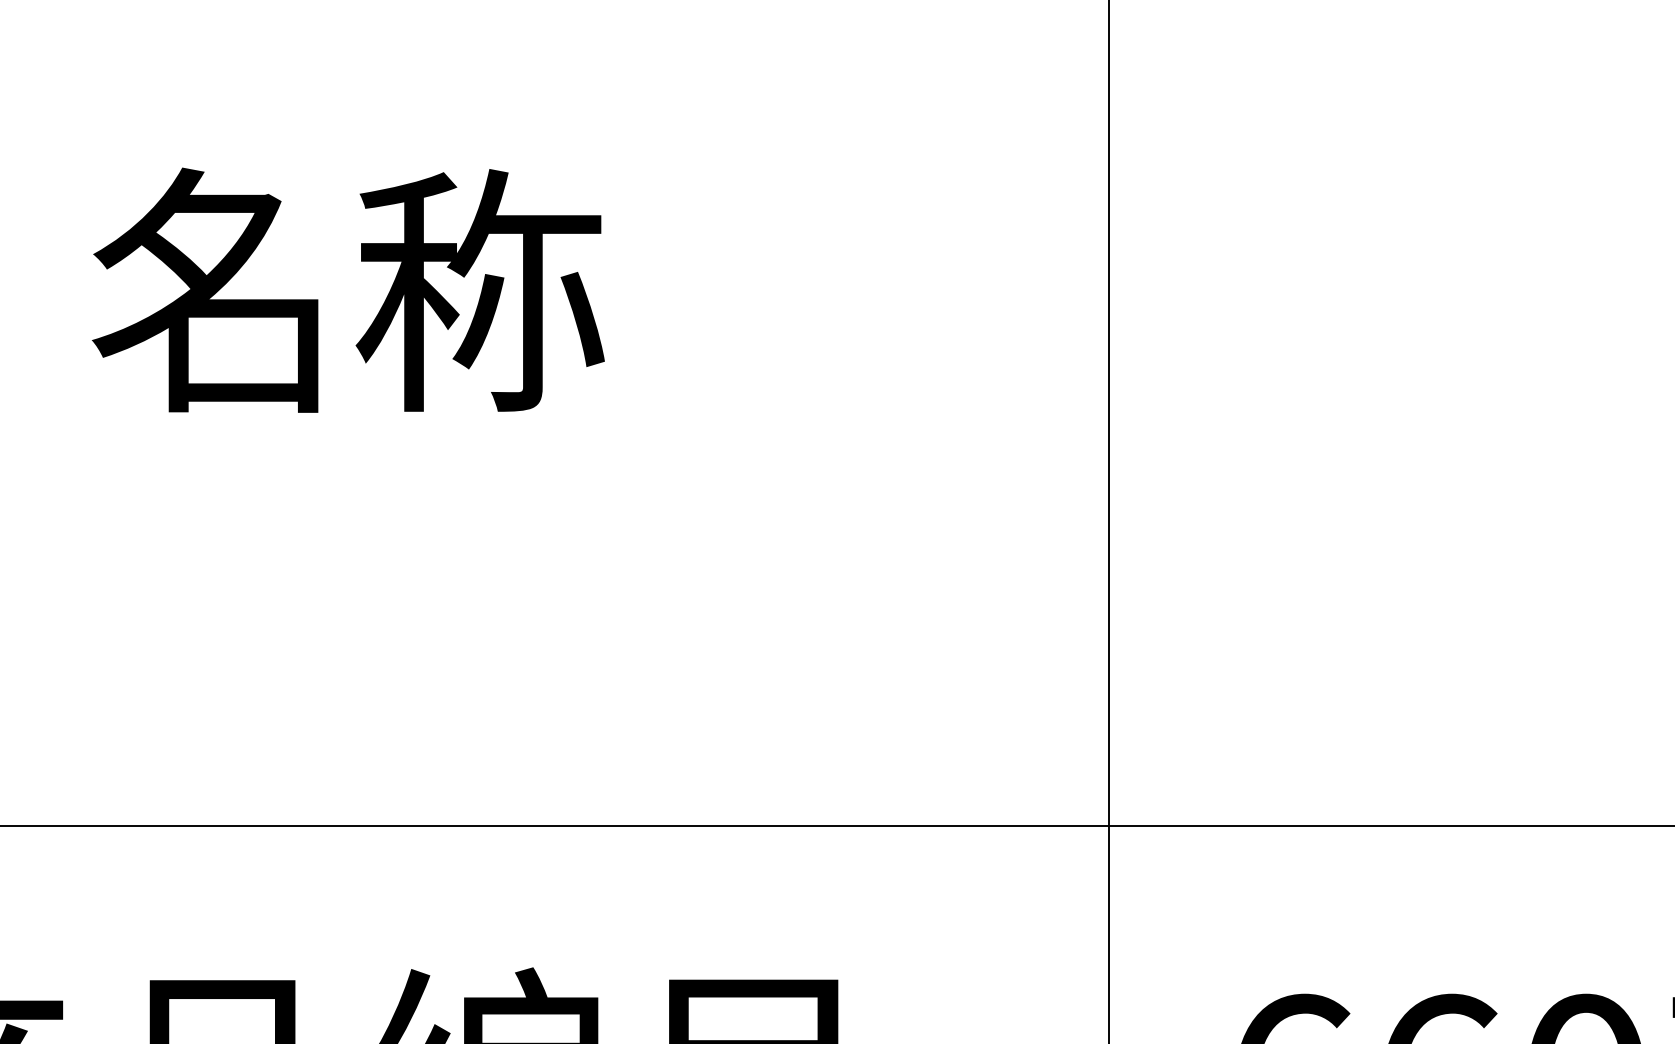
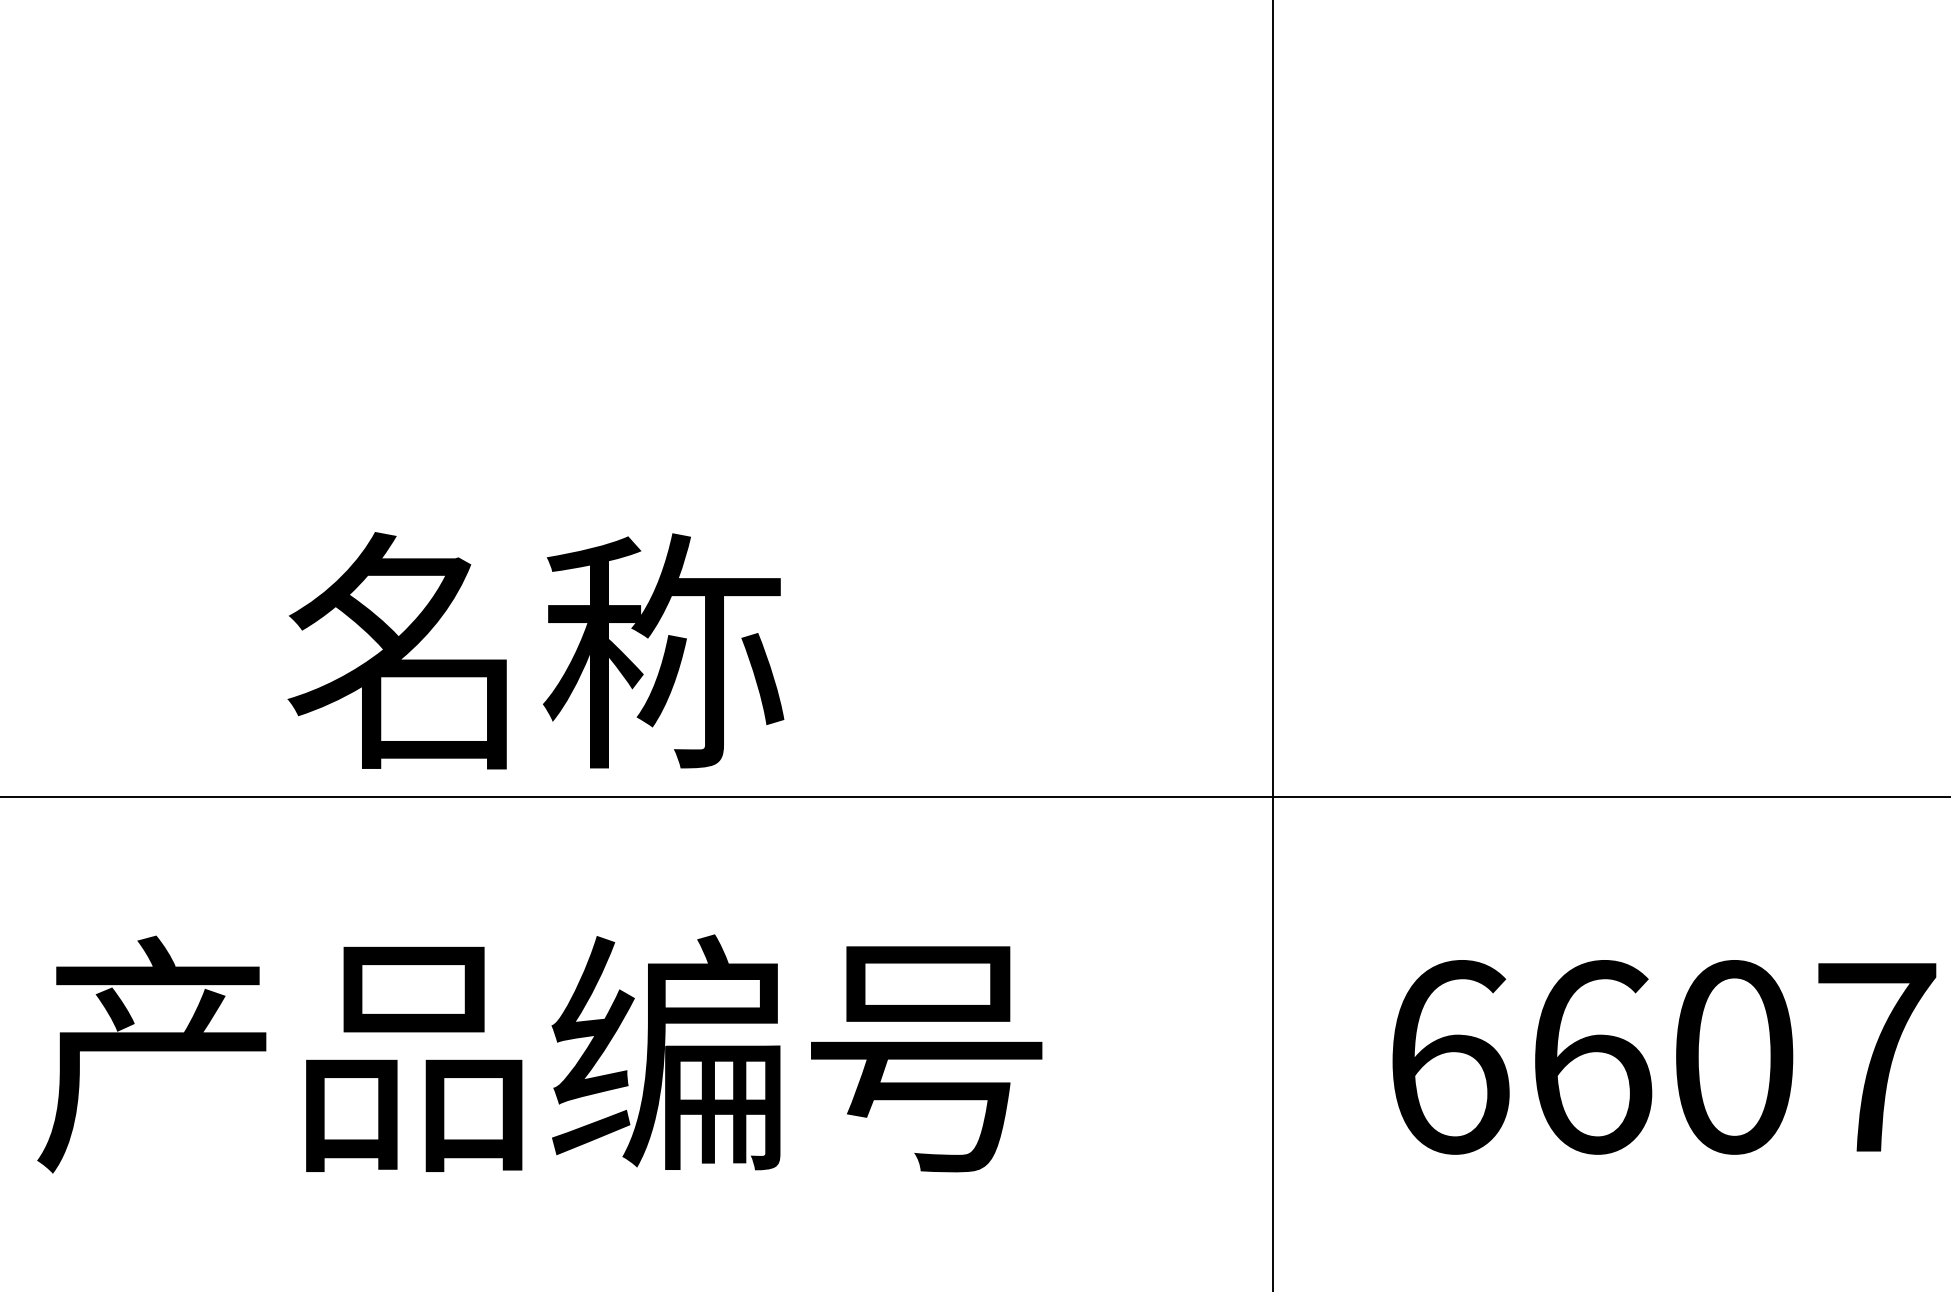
text: (347, 290) -> (535, 650), moved

